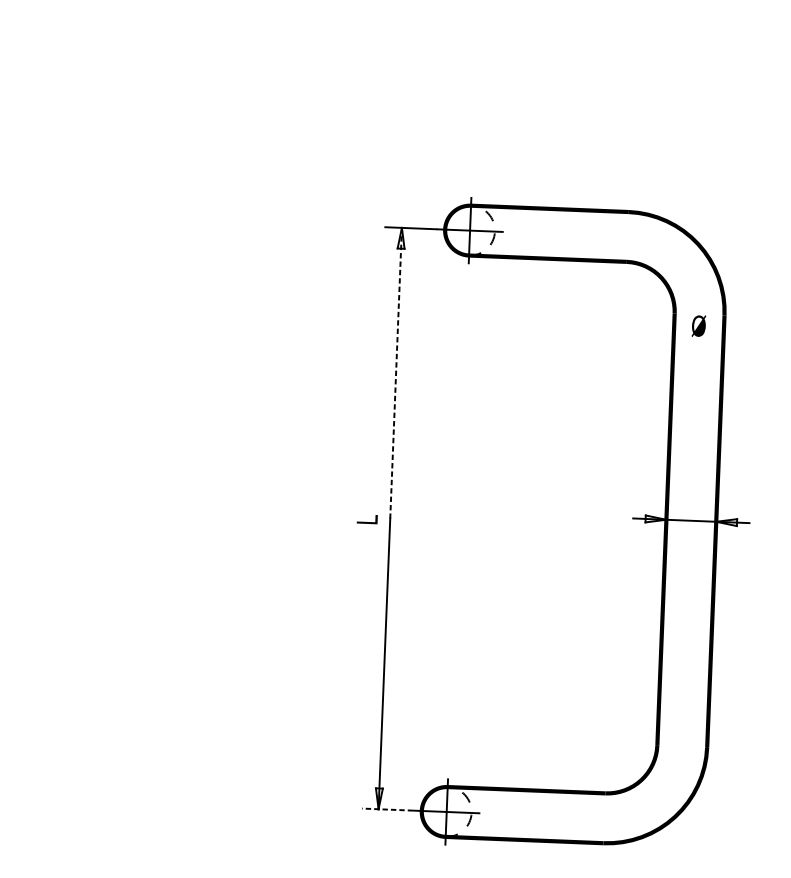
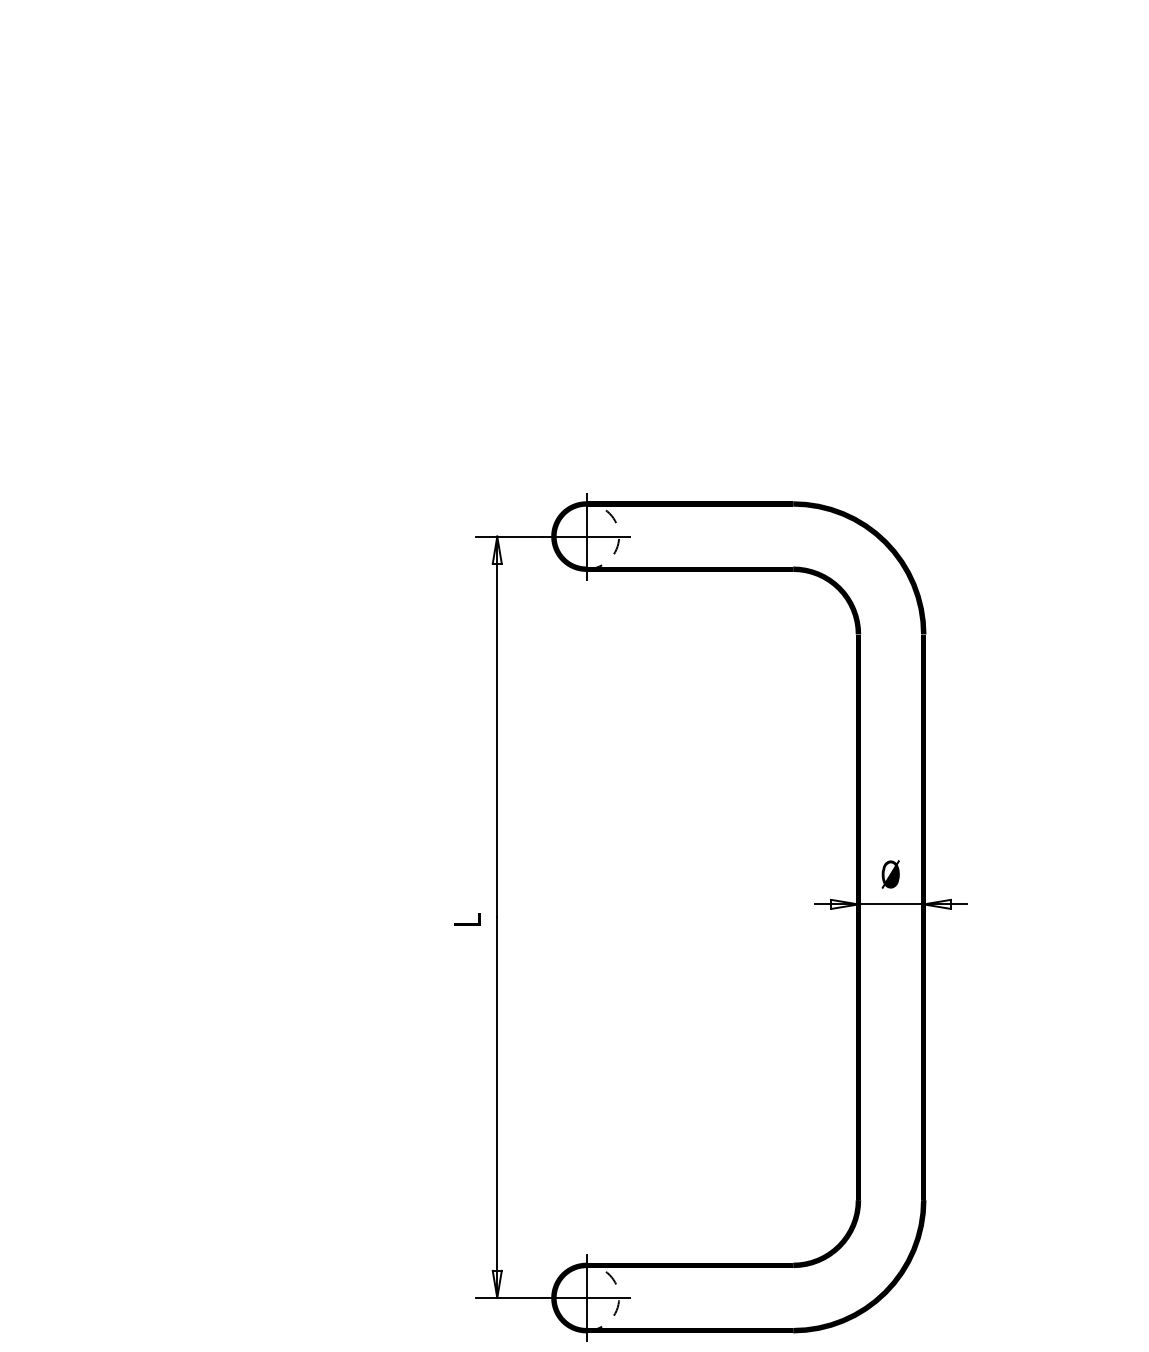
text: (698, 326) -> (890, 874), moved
line: (396, 373) -> (497, 727), dashed -> solid
line: (387, 809) -> (508, 1298), dashed -> solid

